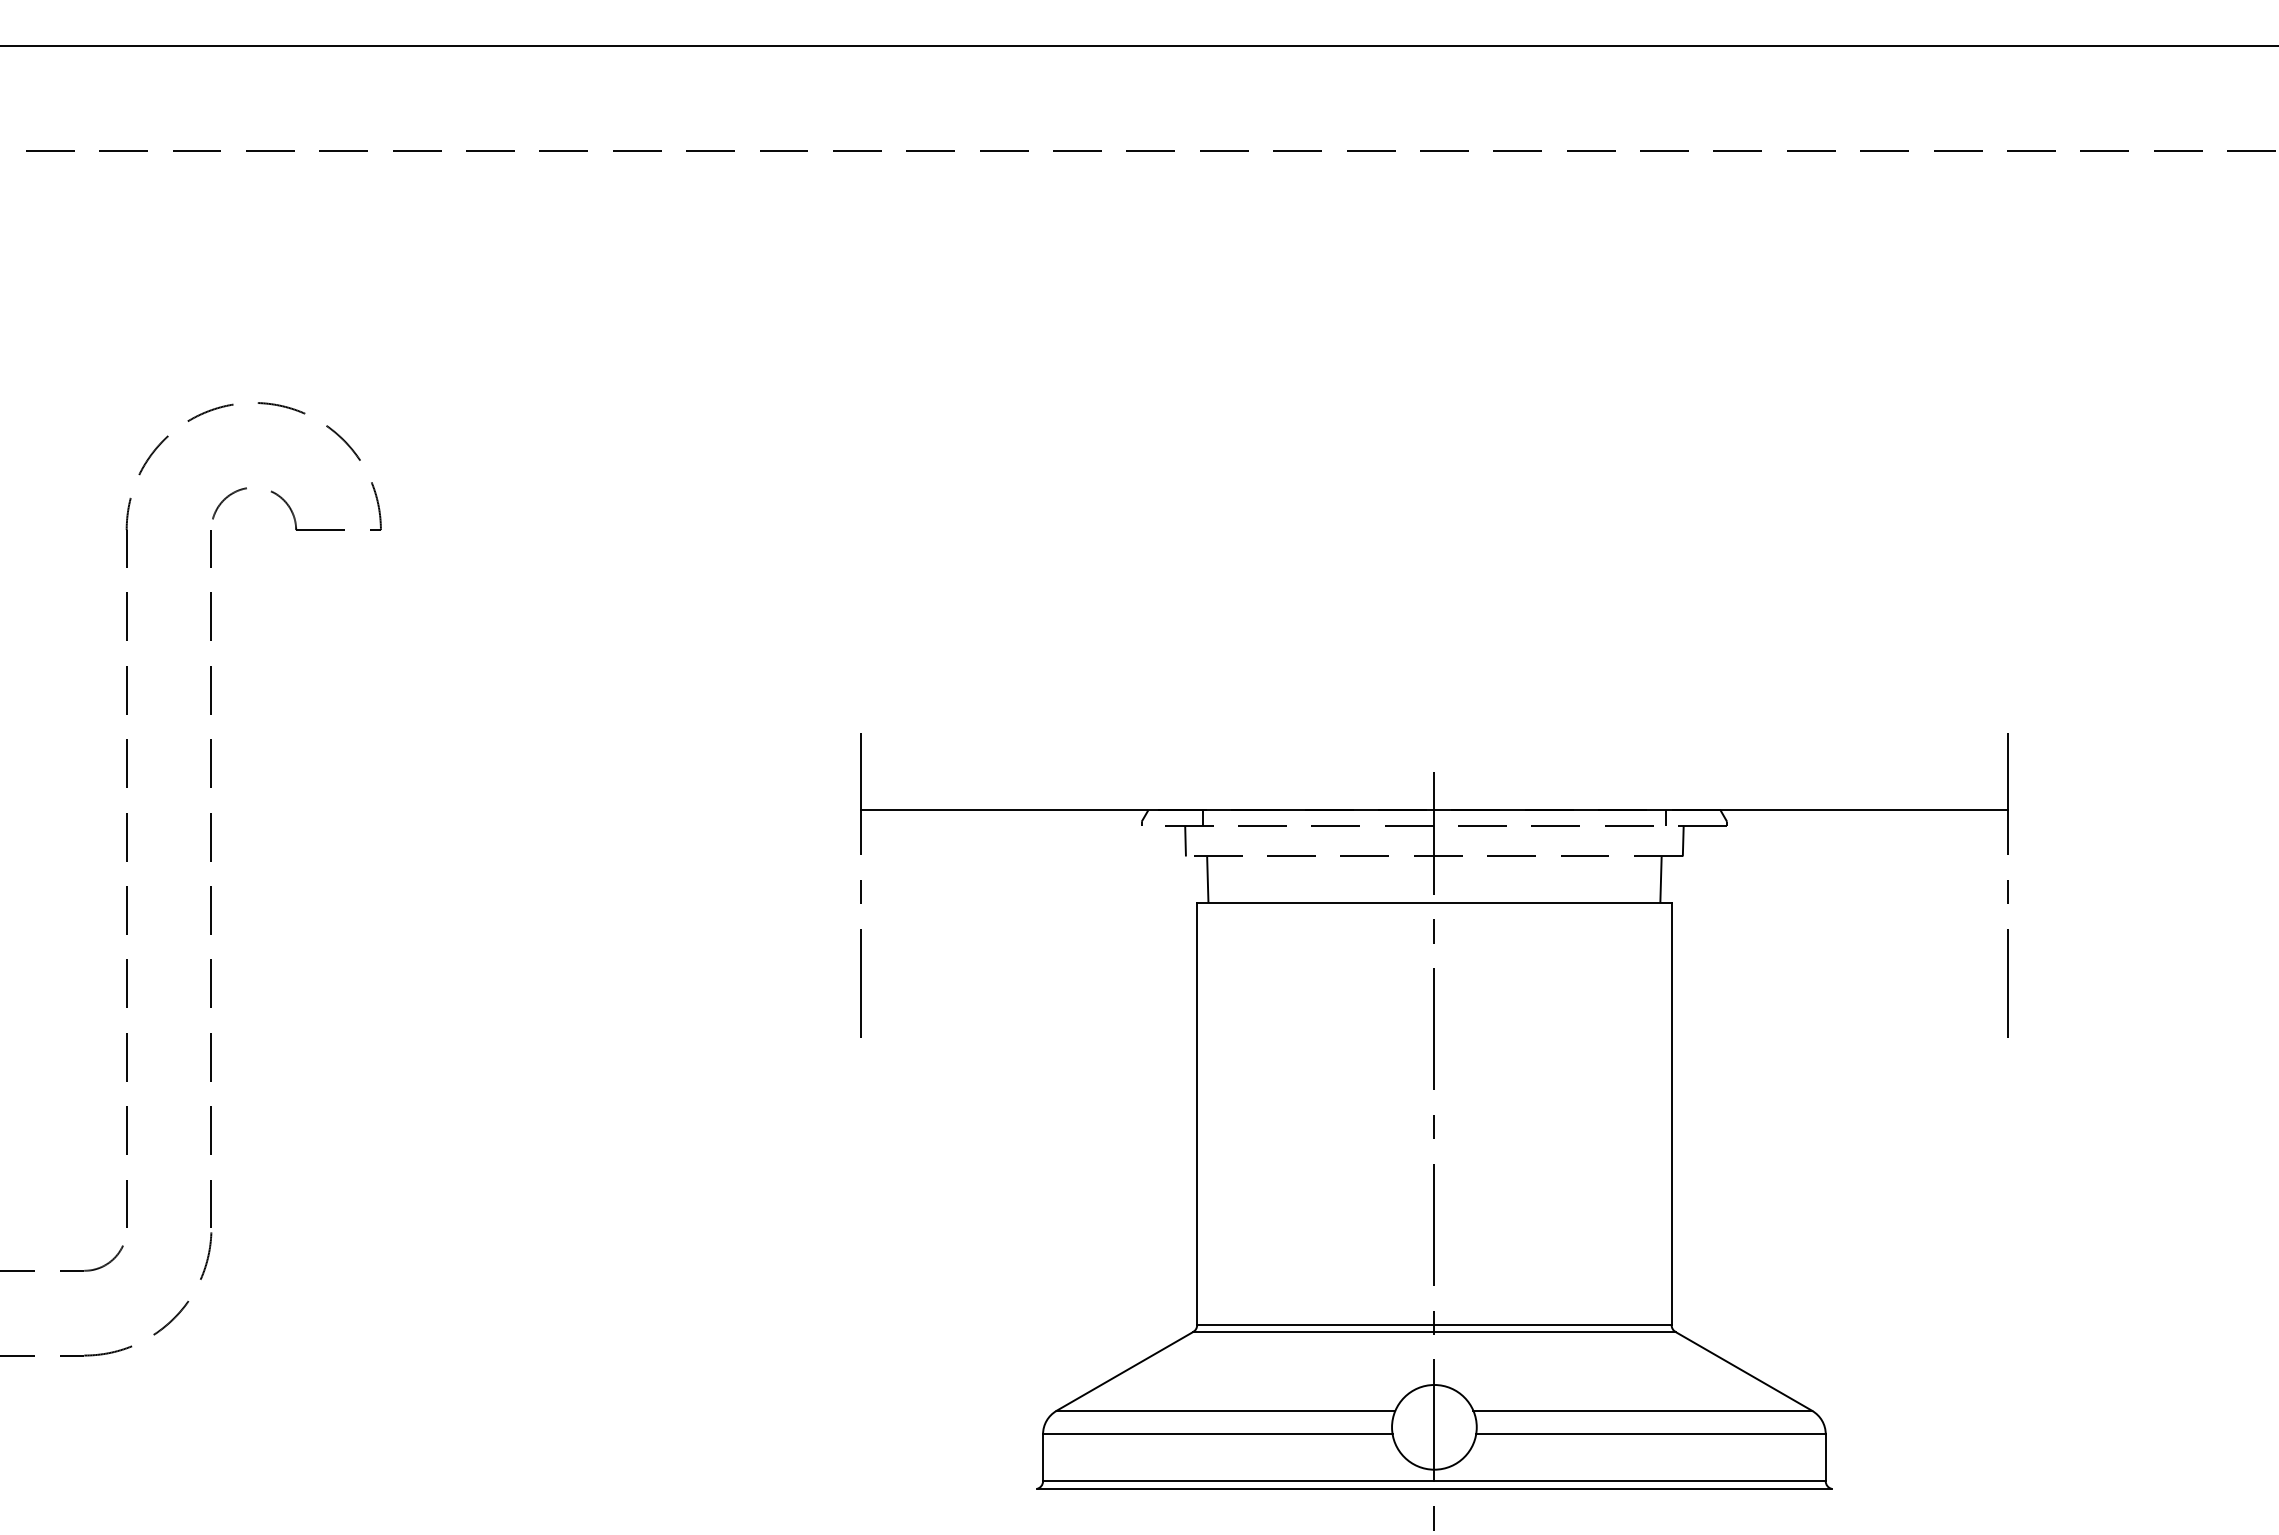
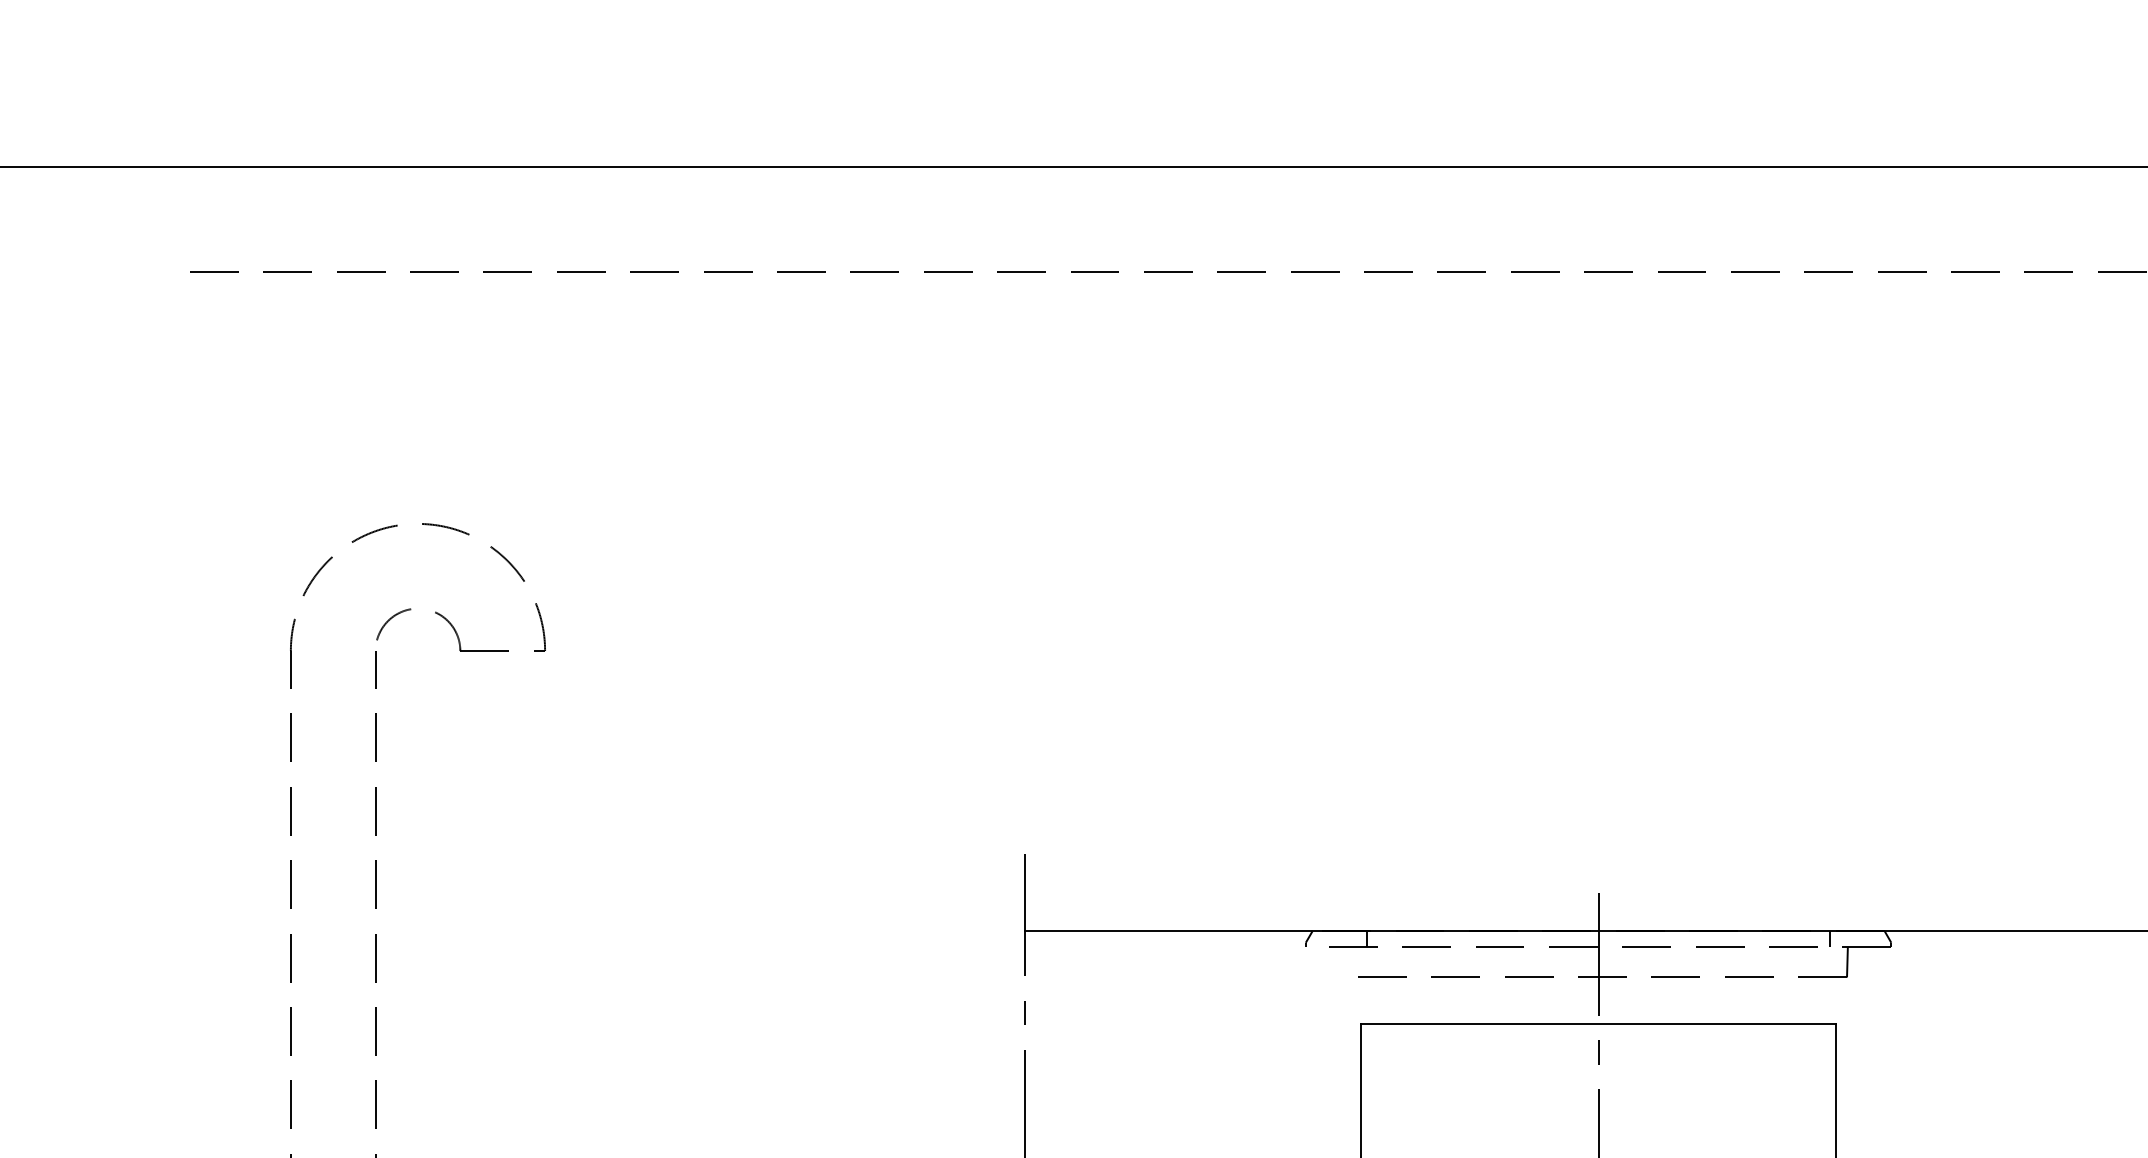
line: (1185, 840) -> (1349, 961), removed
line: (1207, 879) -> (1371, 1000), removed
line: (1660, 879) -> (1824, 1000), removed

